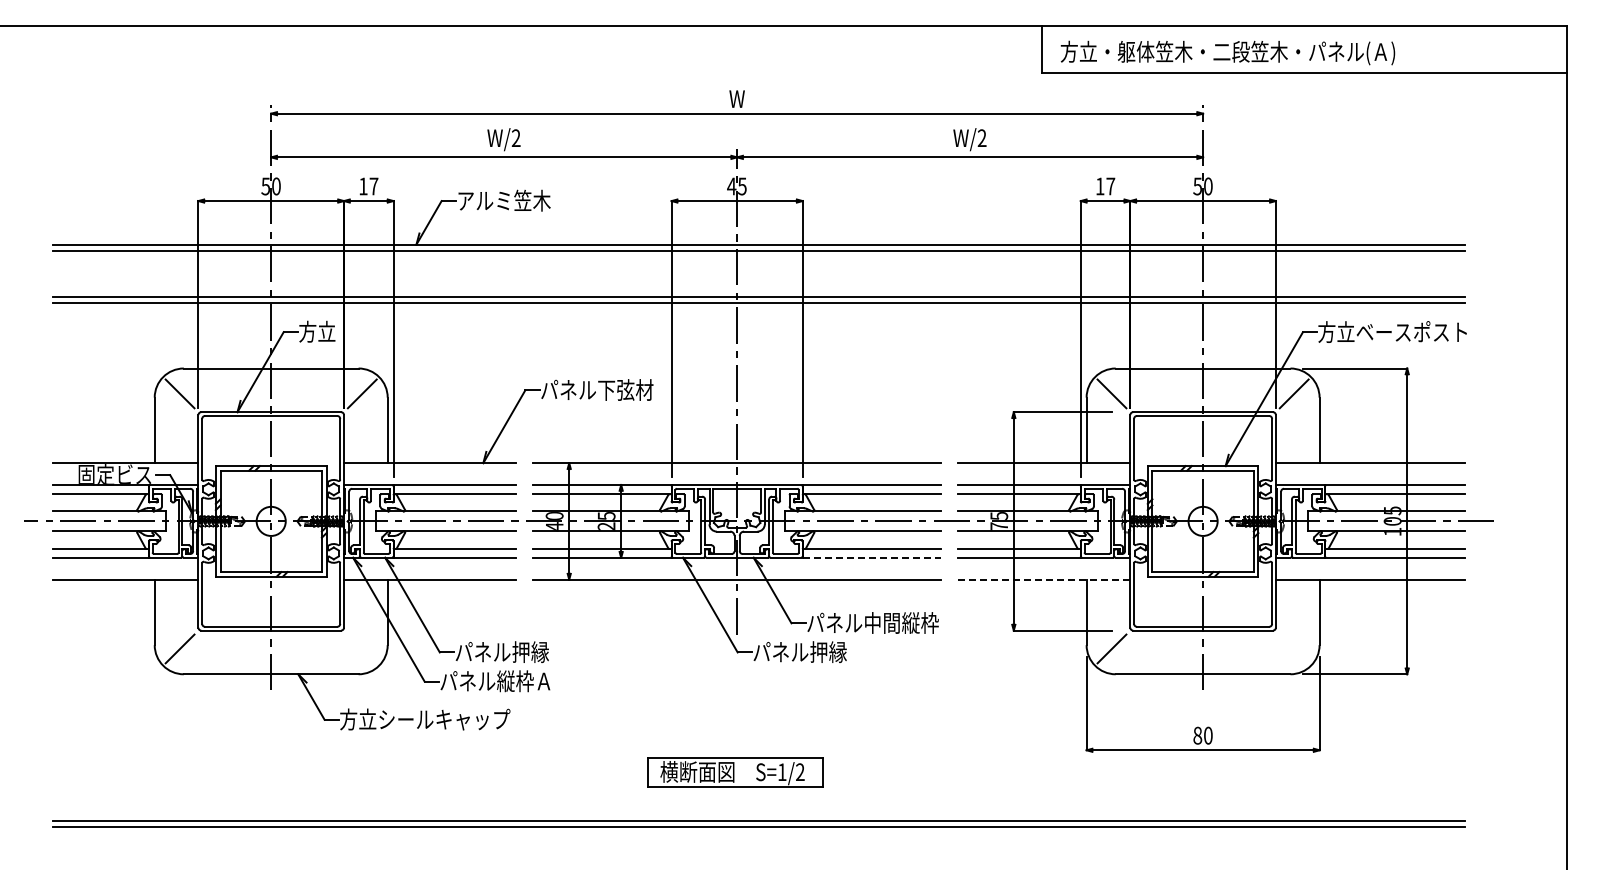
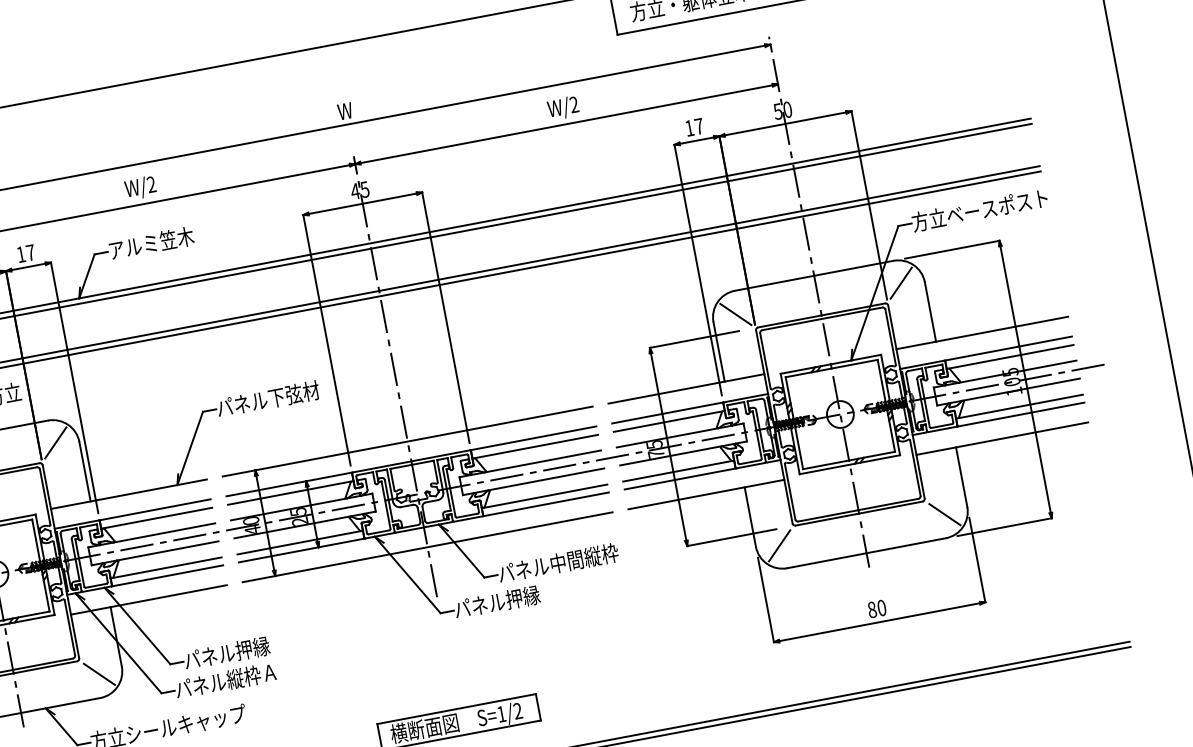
line: (872, 557) -> (546, 503), dashed -> solid
line: (1044, 579) -> (706, 494), dashed -> solid
line: (361, 648) -> (98, 674), added
line: (1293, 648) -> (944, 514), added

